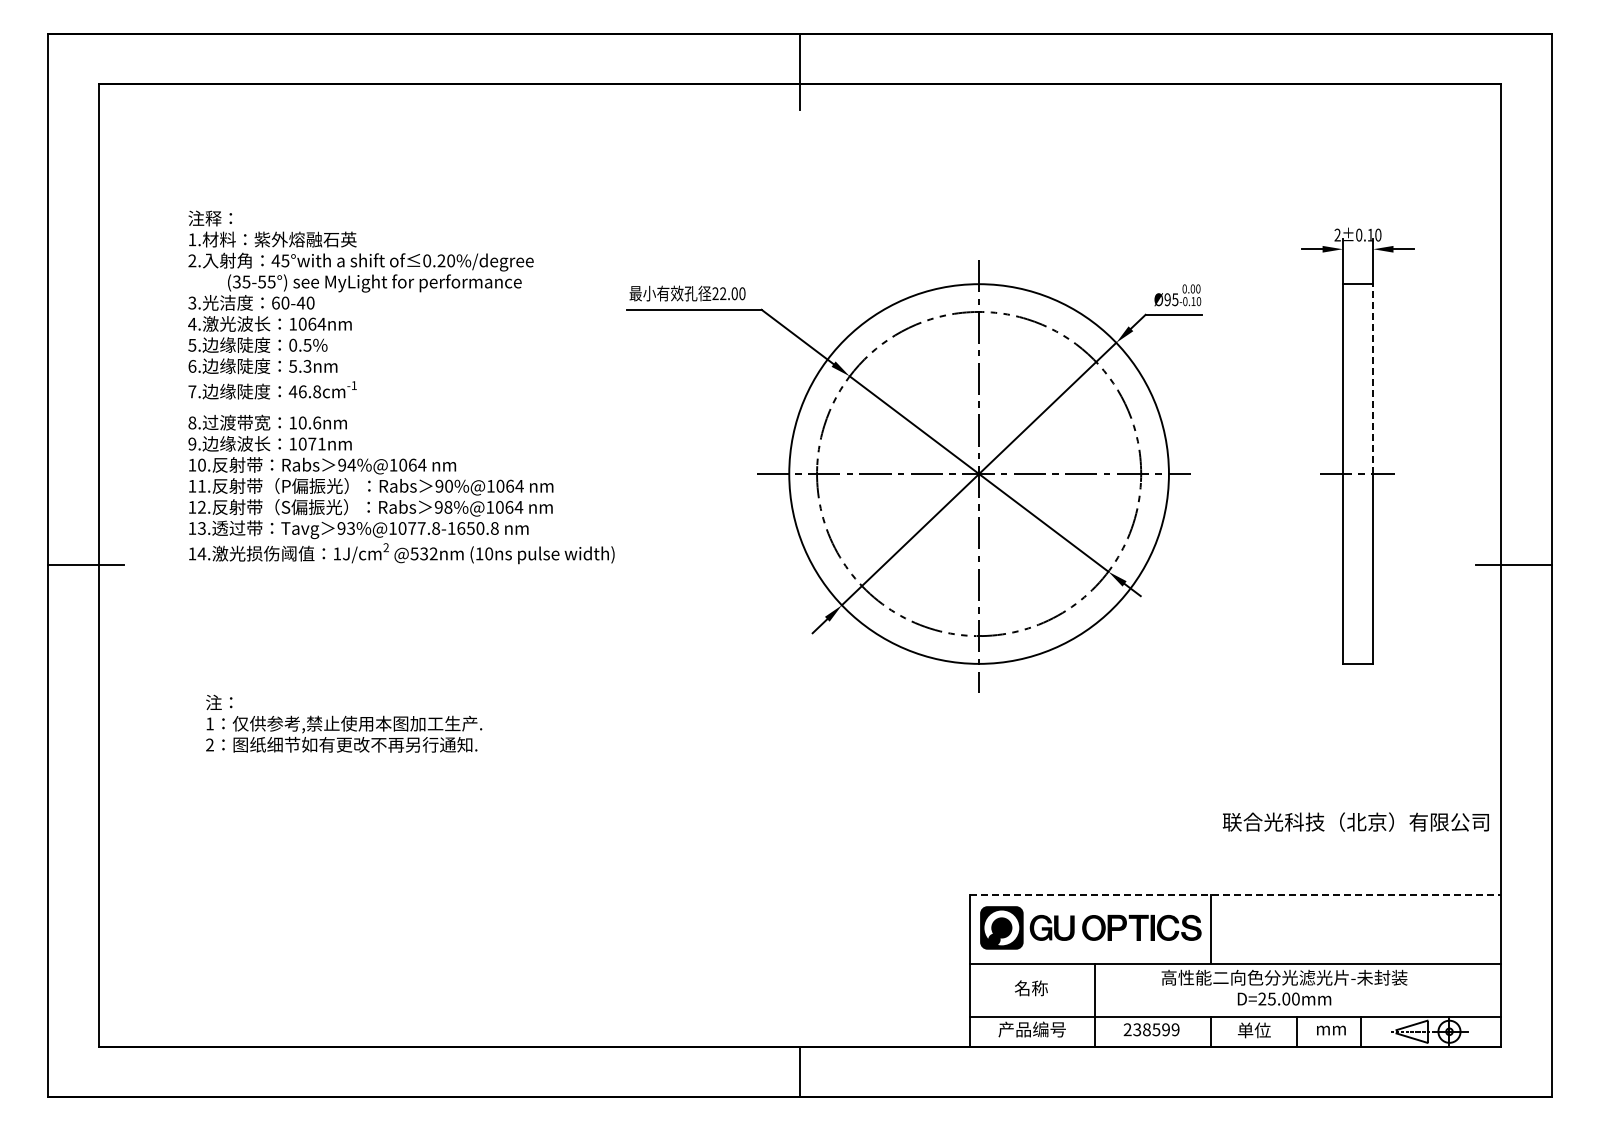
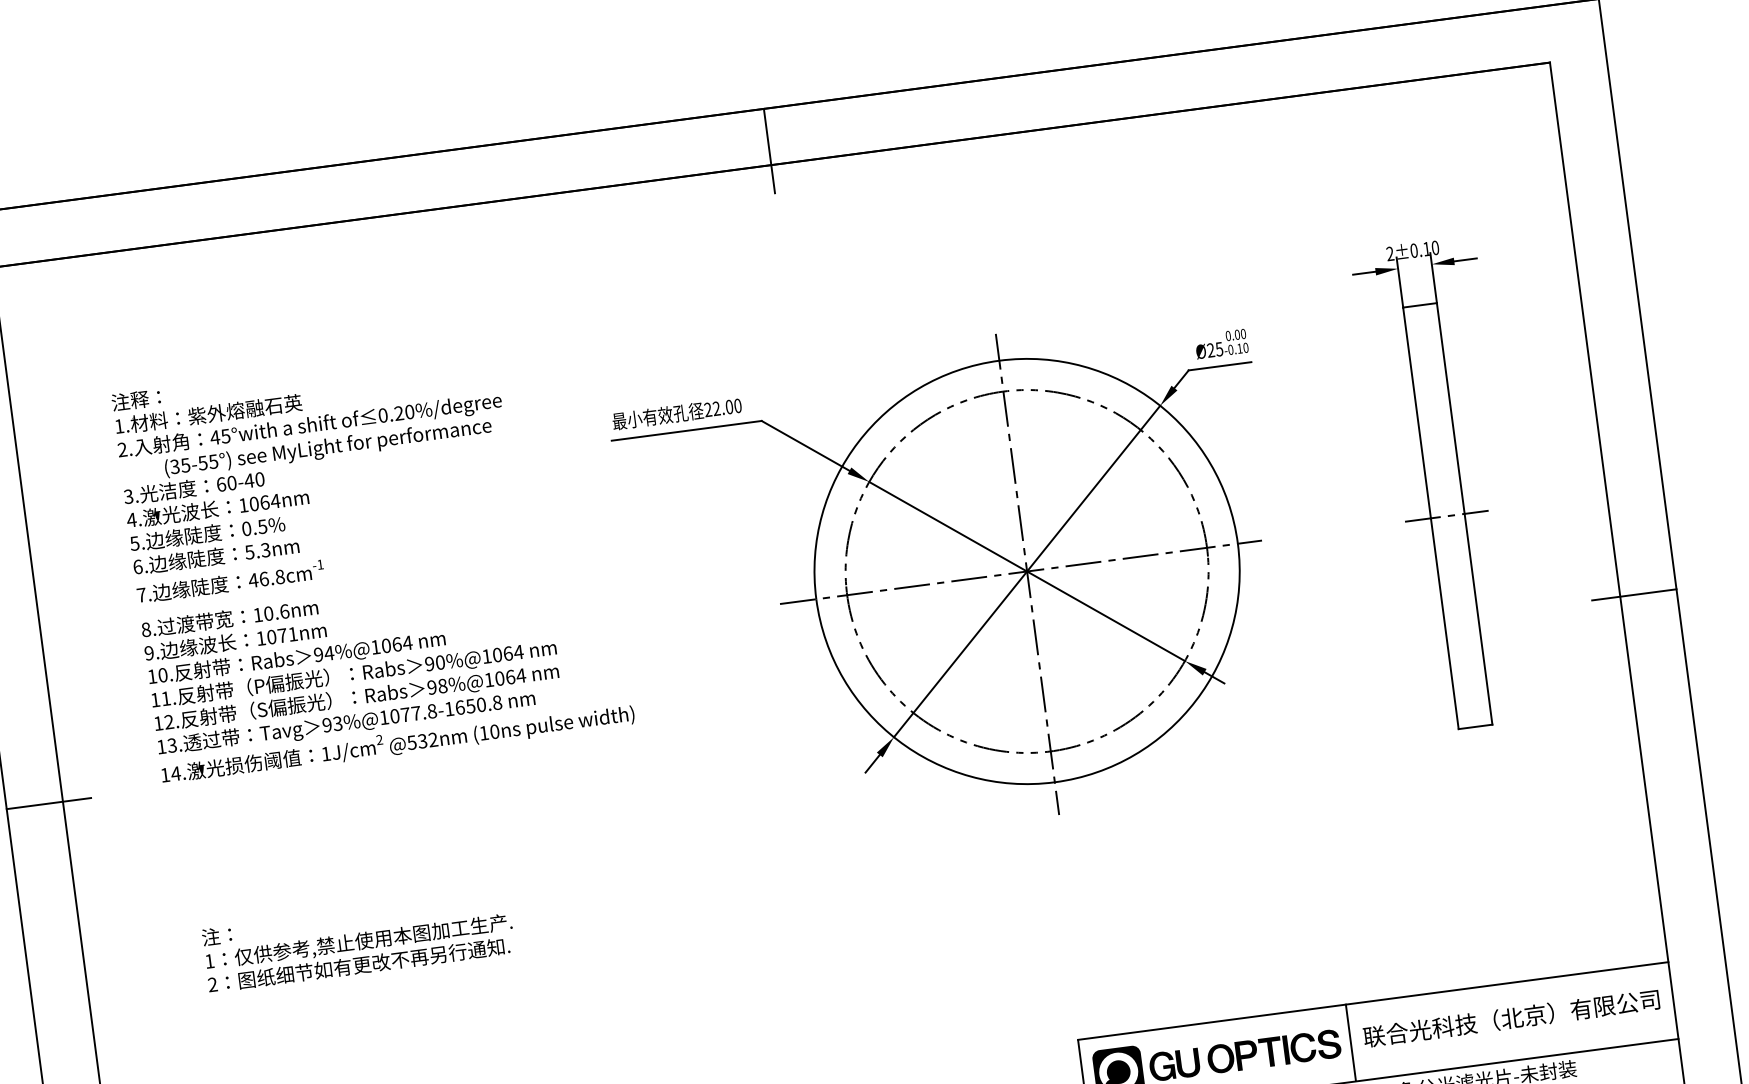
text: (1167, 300) -> (1210, 351), Ø95 -> Ø25
line: (1373, 379) -> (1451, 408), dashed -> solid
text: (1355, 821) -> (1510, 1017), moved
line: (1235, 894) -> (1373, 1000), dashed -> solid

